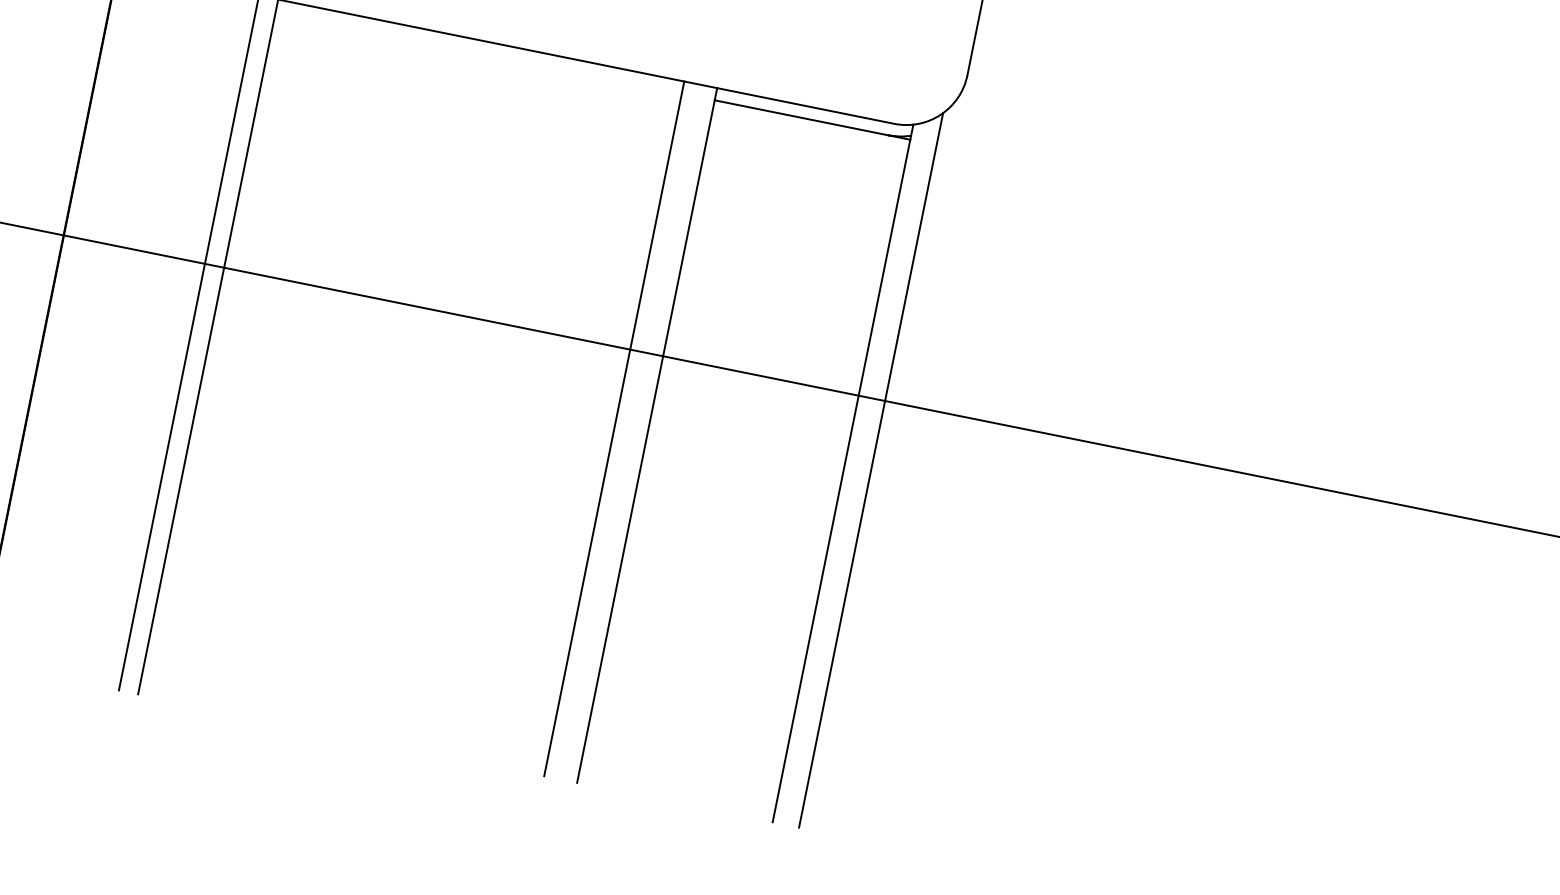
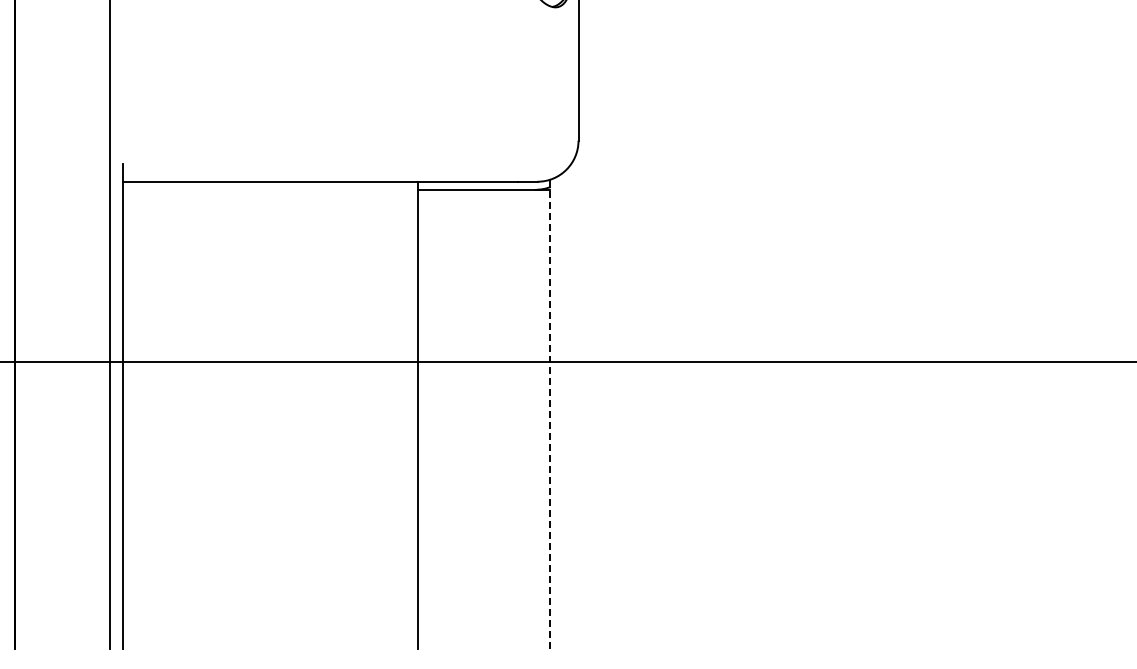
line: (614, 428) -> (396, 415), removed
line: (870, 469) -> (567, 408), removed
line: (842, 473) -> (549, 414), solid -> dashed

